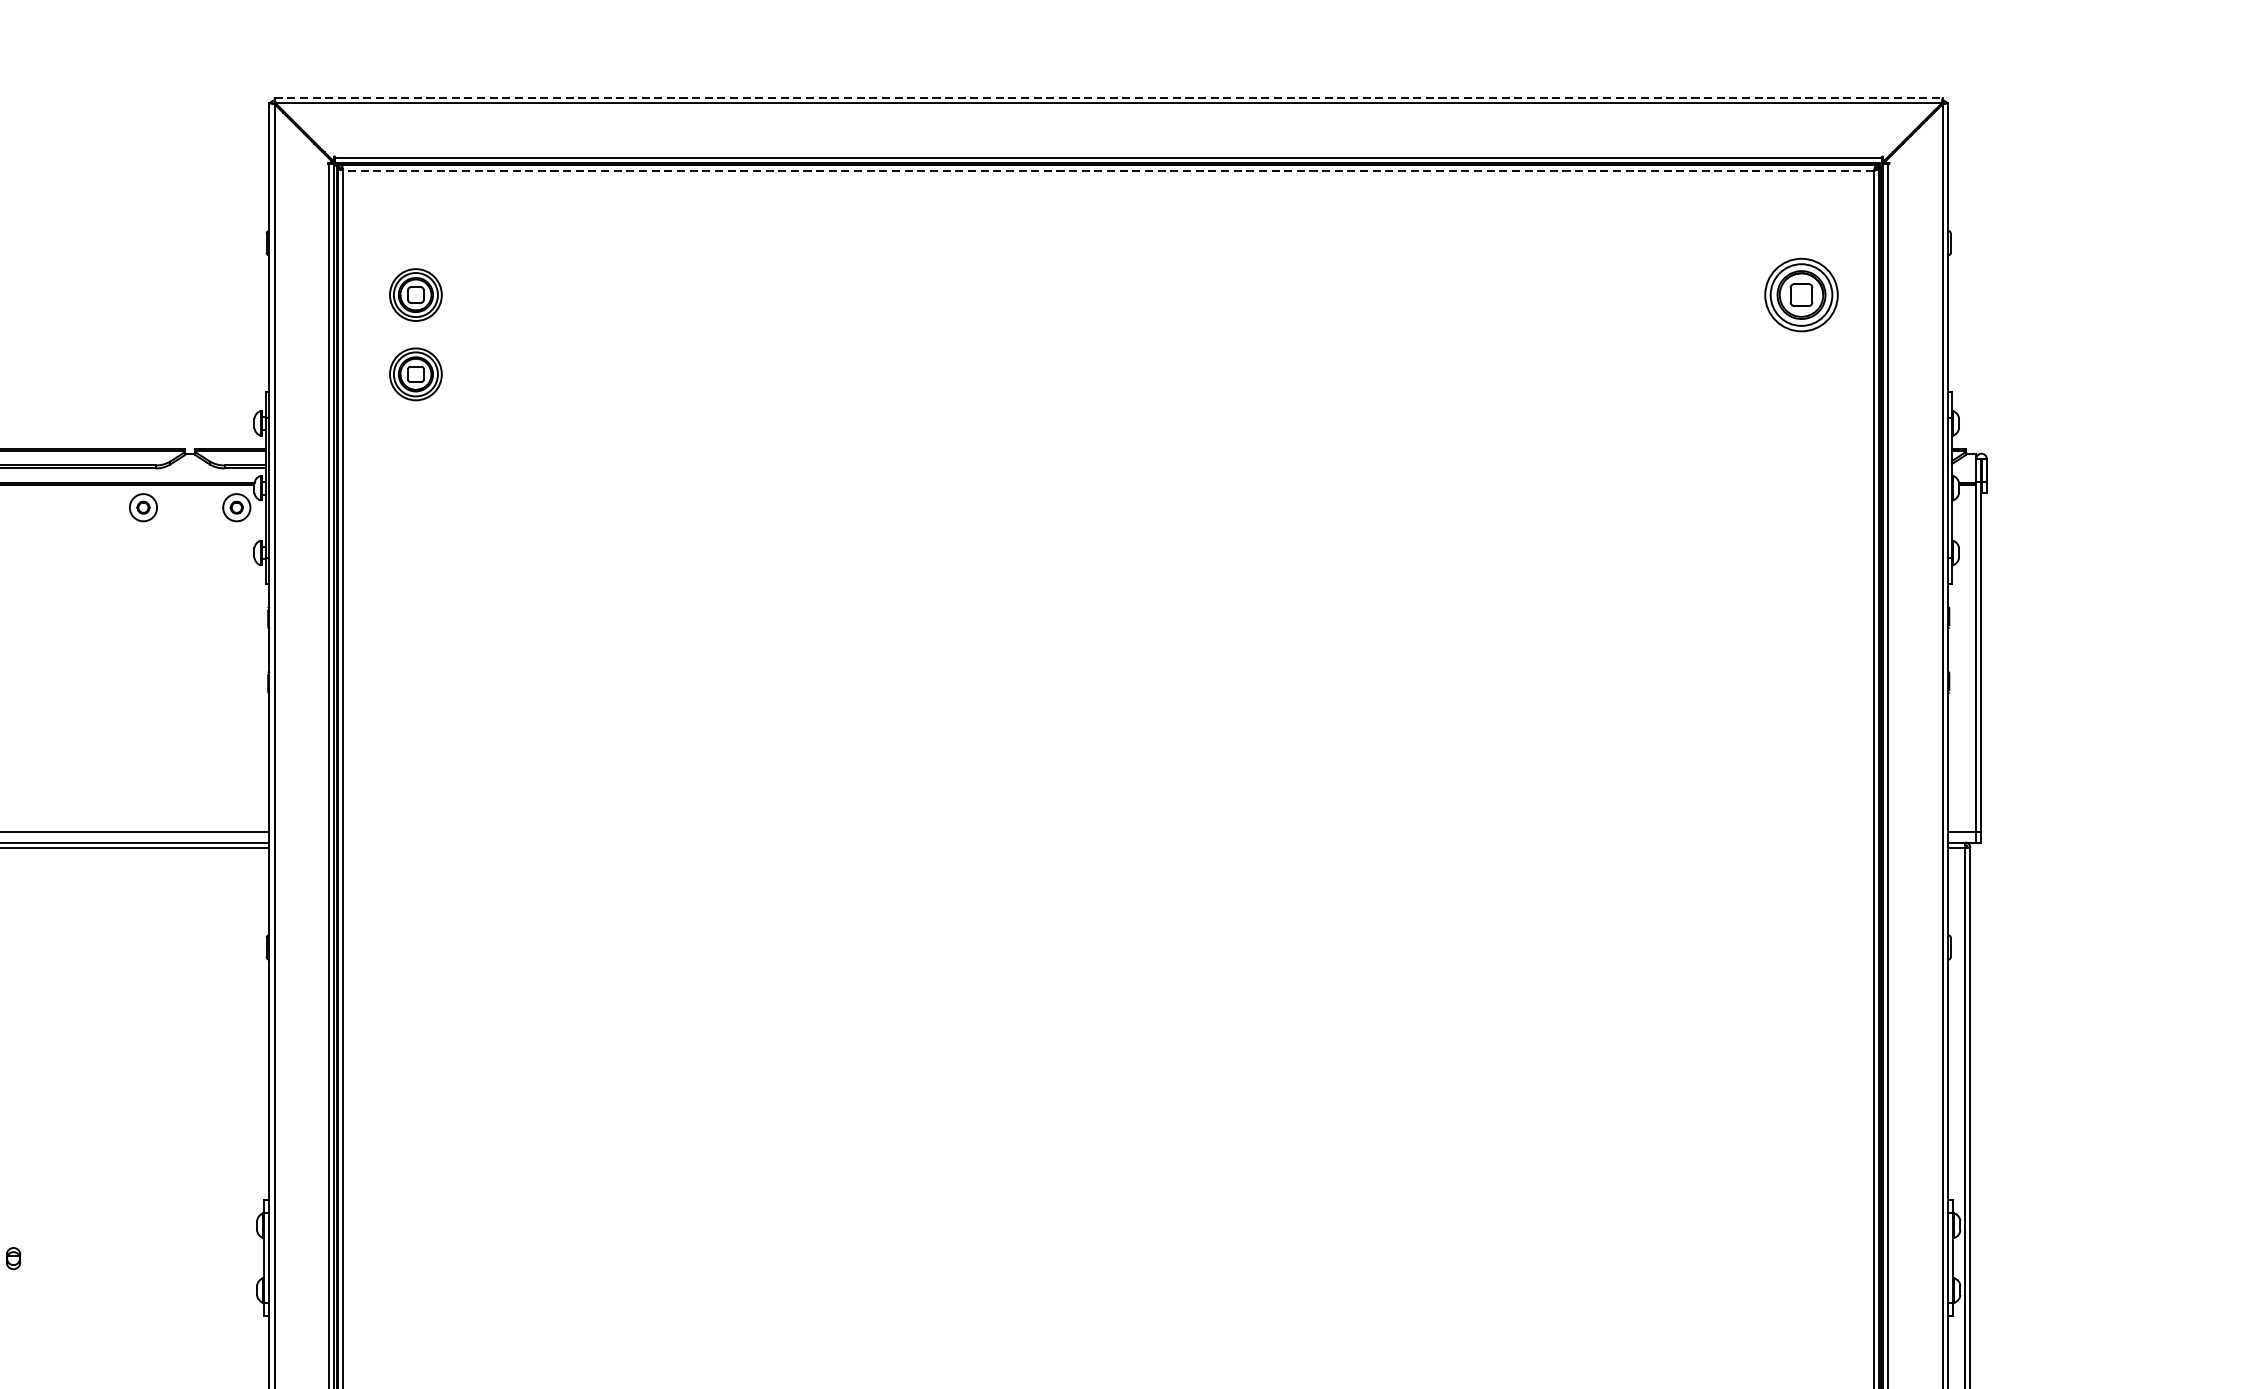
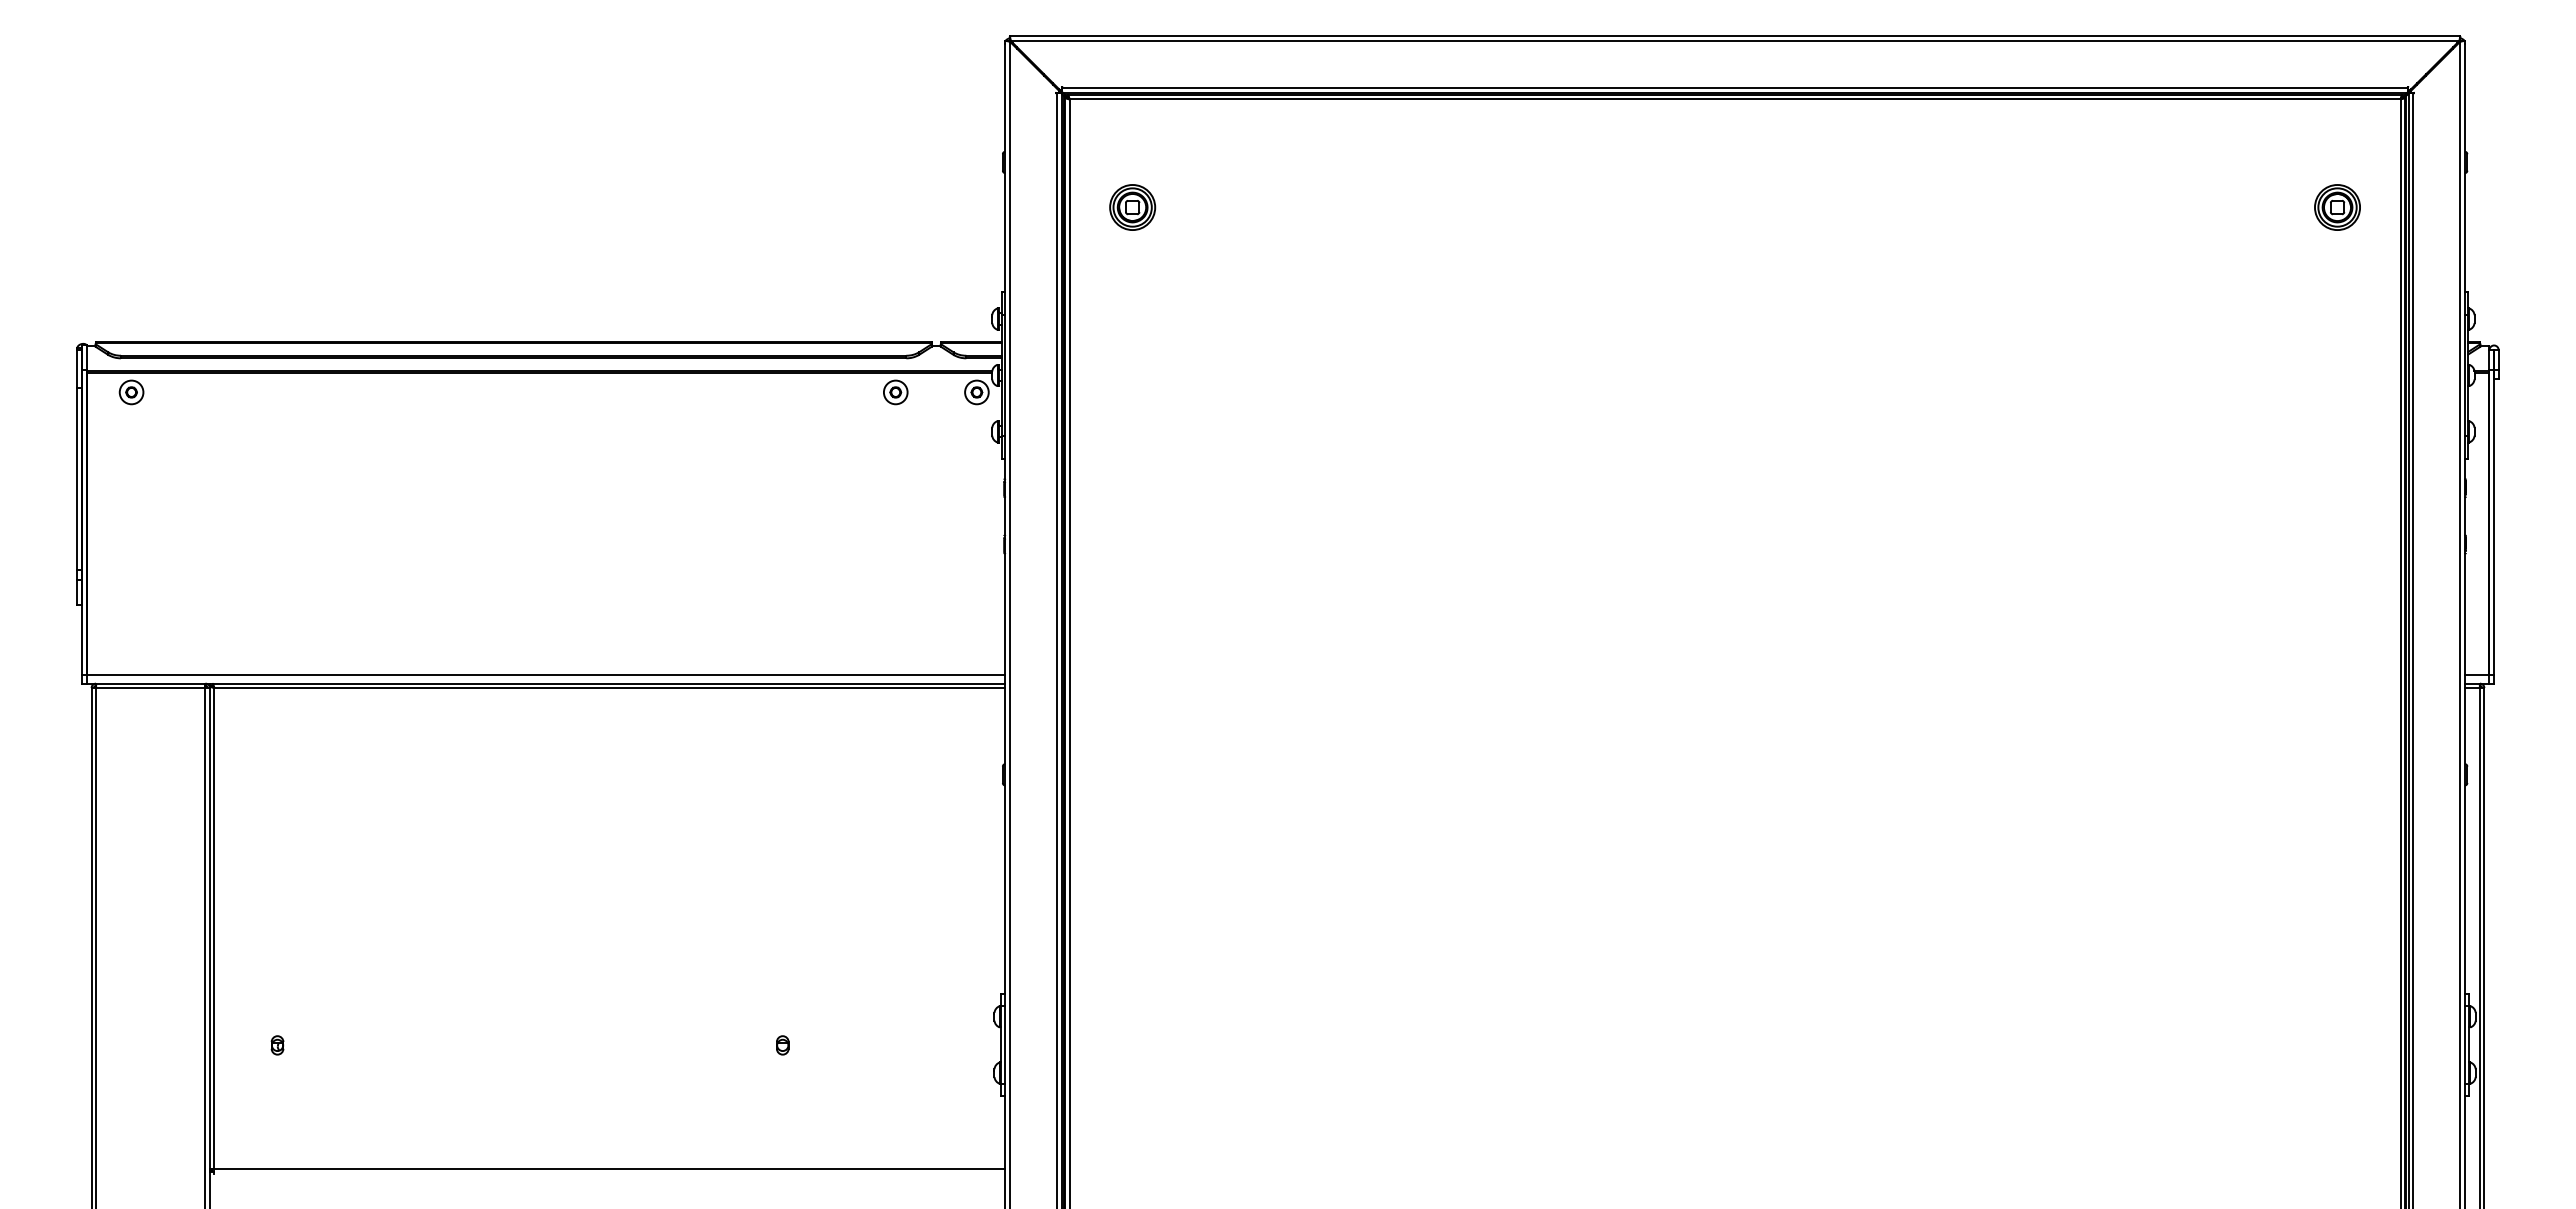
line: (1109, 98) -> (1735, 36), dashed -> solid
line: (1109, 170) -> (1735, 99), dashed -> solid
part: (1801, 295) -> (2337, 207), size x0.71
part: (415, 374) -> (1132, 276), removed

